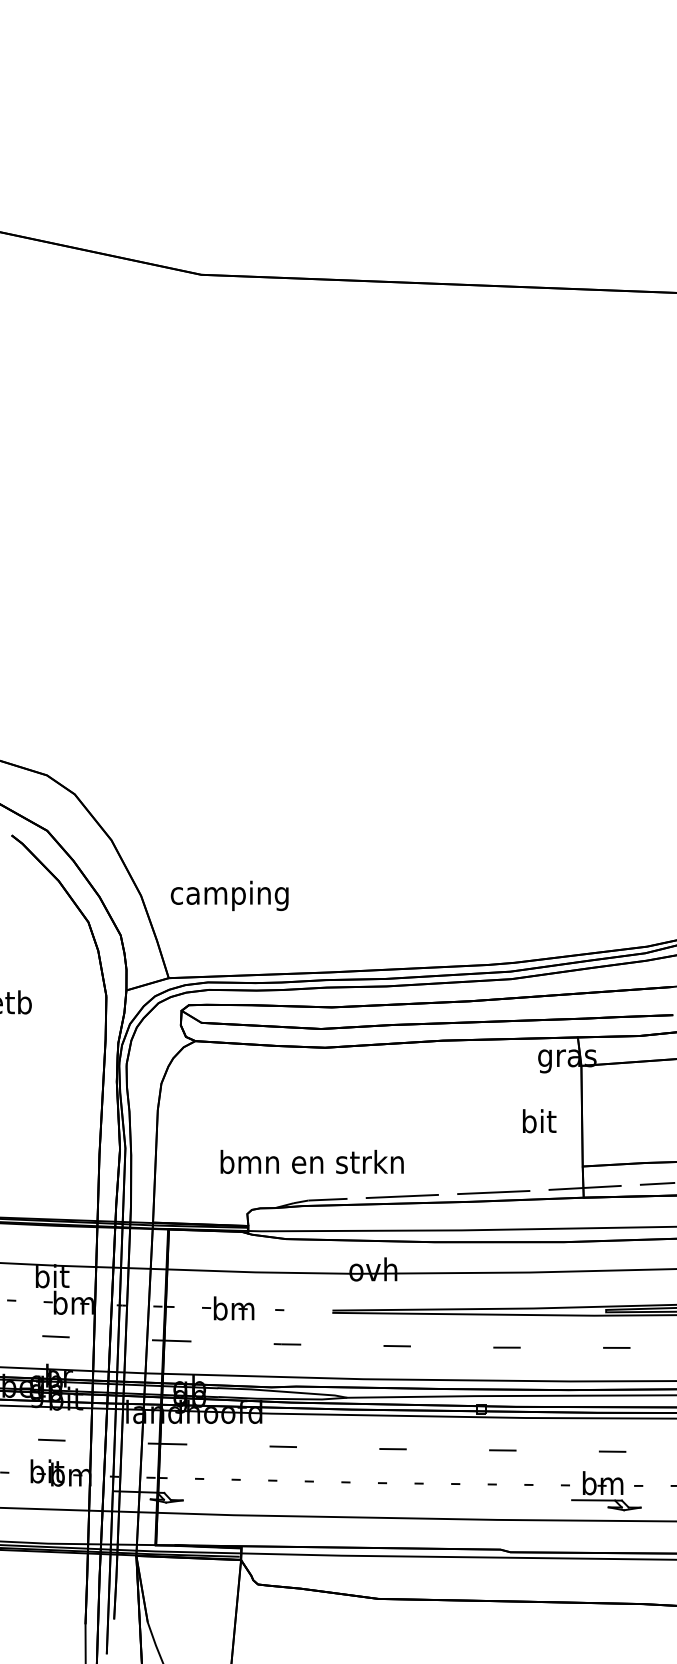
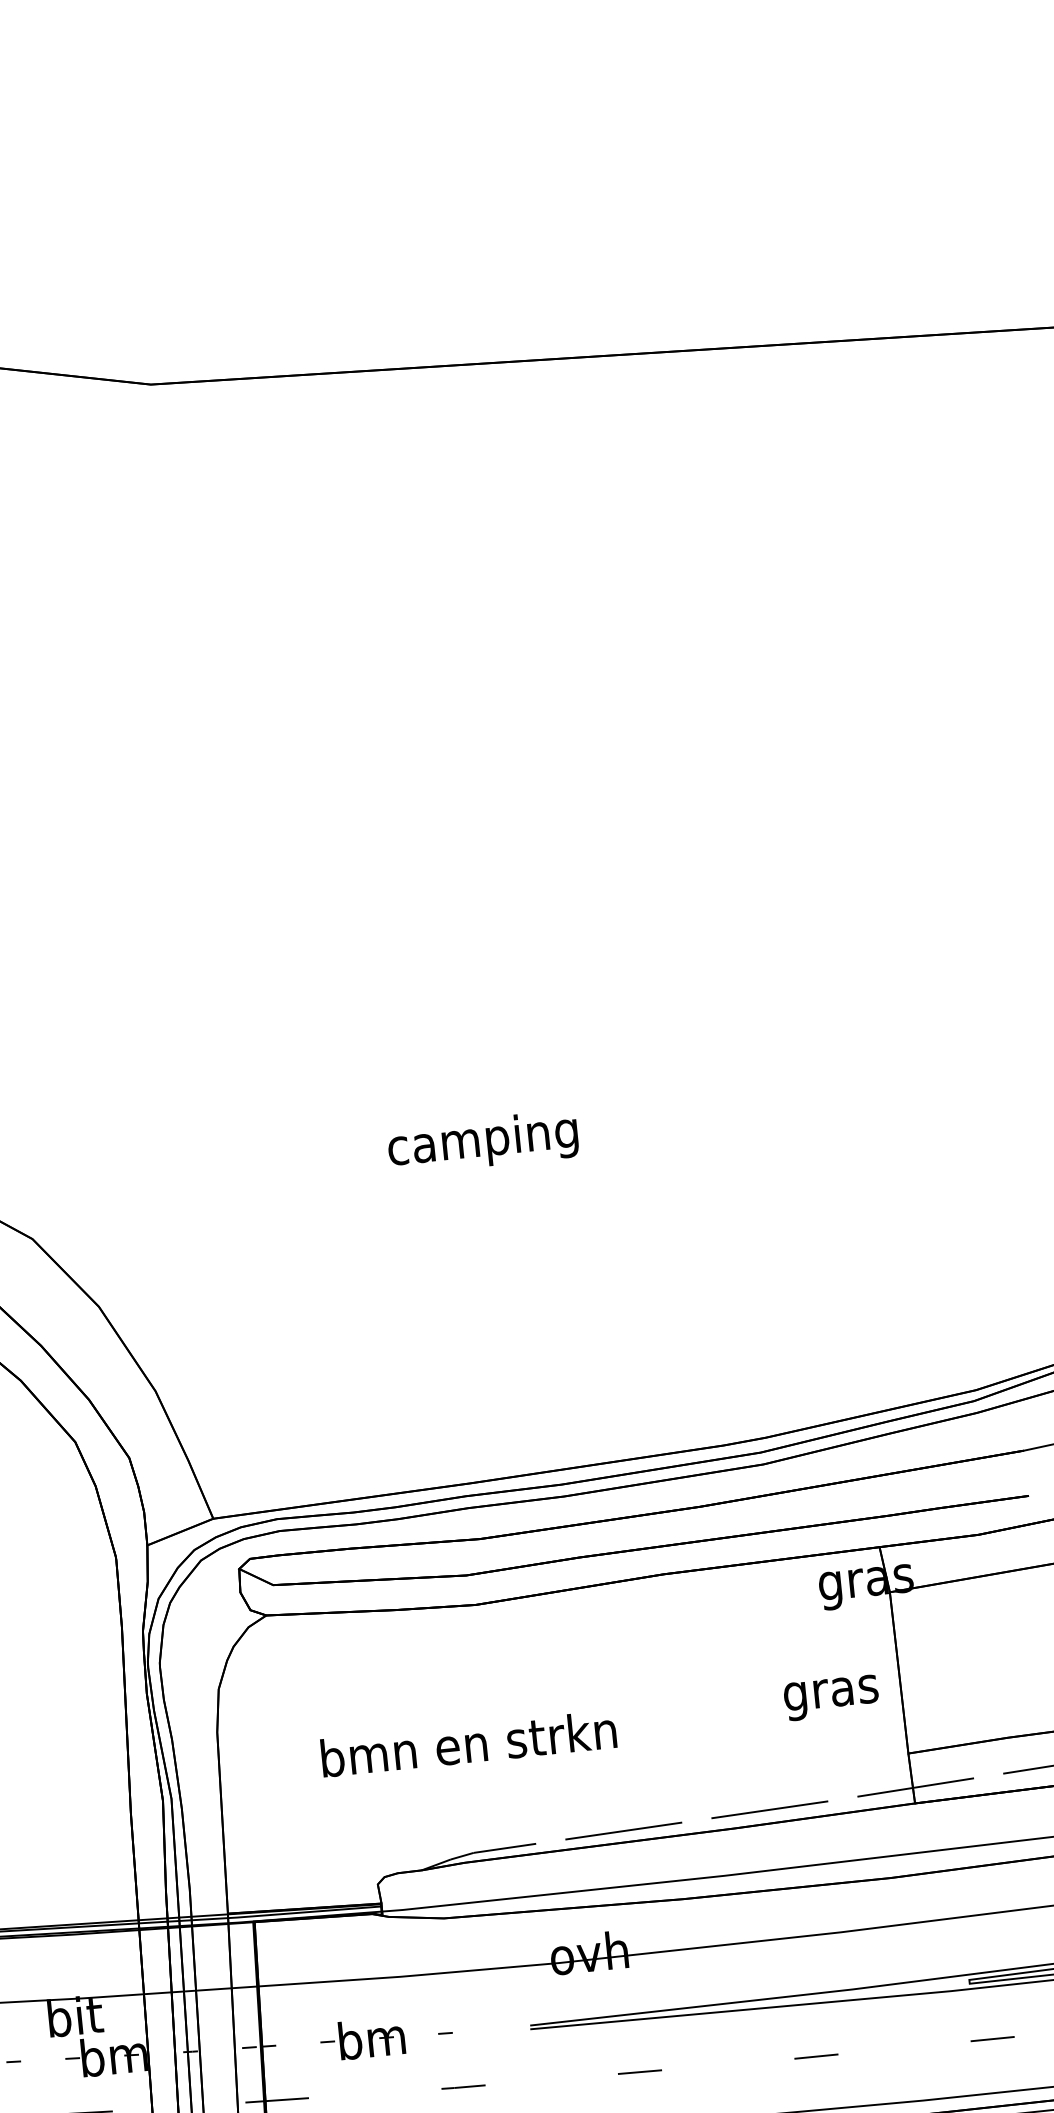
text: (229, 895) -> (482, 1141), moved
text: (538, 1124) -> (830, 1693), bit -> gras
text: (311, 1161) -> (467, 1743), moved

